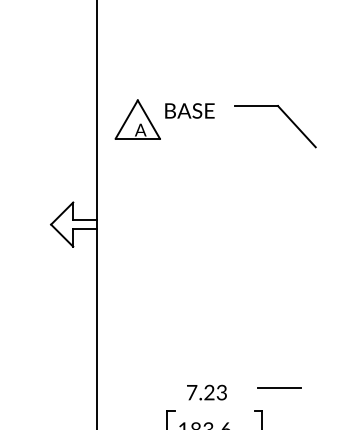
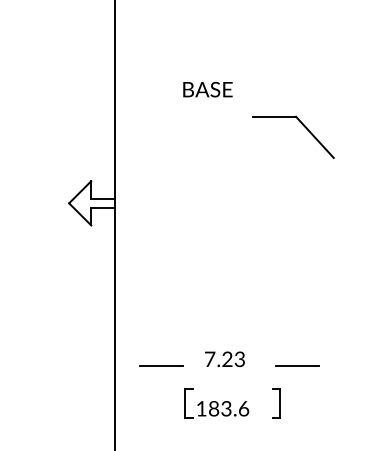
part: (285, 115) -> (303, 126), moved
part: (137, 119) -> (155, 98), removed
line: (143, 386) -> (161, 365), added
text: (206, 392) -> (224, 359), moved

